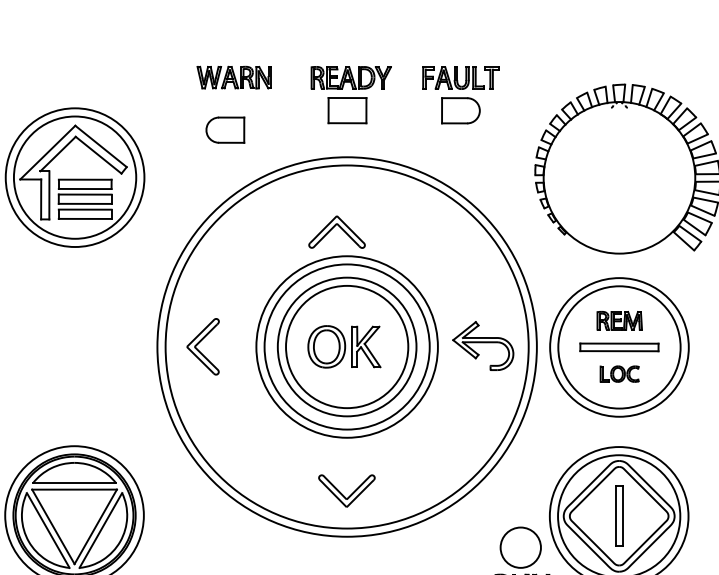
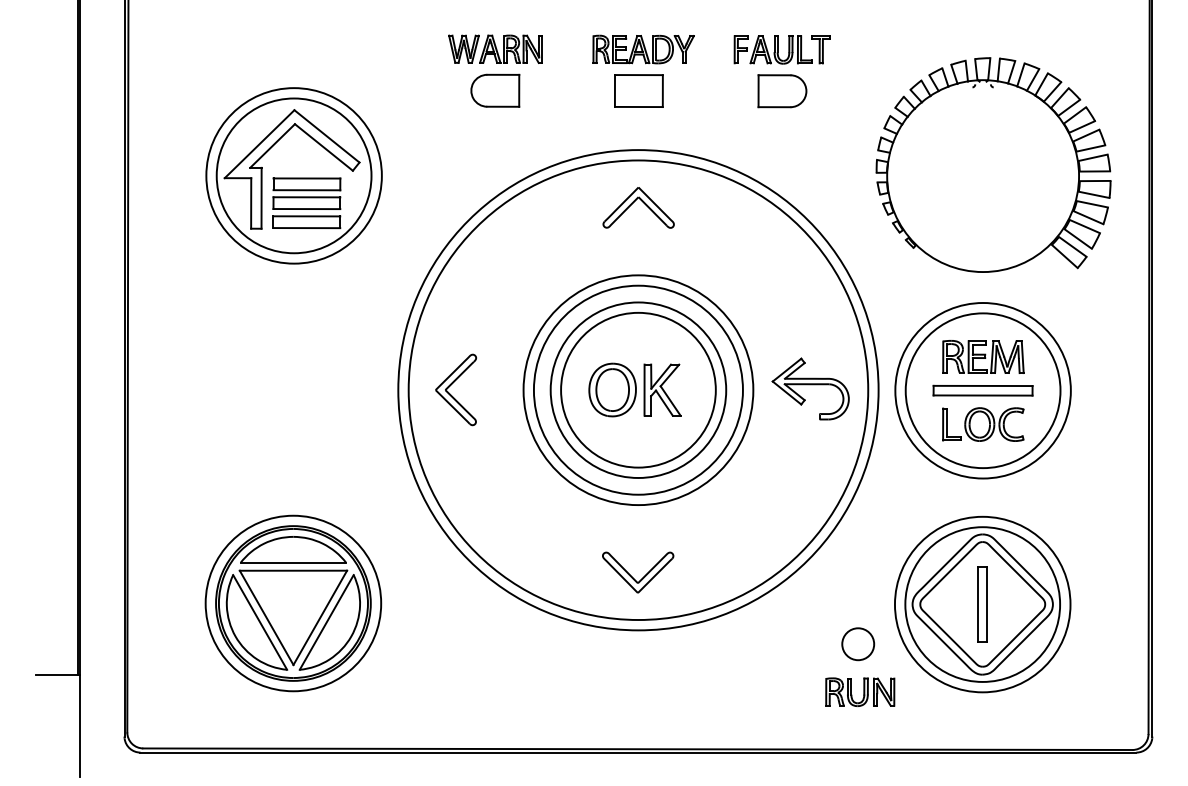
part: (225, 129) -> (495, 90), moved
part: (333, 227) -> (634, 202), moved
part: (619, 320) -> (983, 356), size x1.43
part: (619, 374) -> (983, 424), size x1.67
circle: (521, 547) -> (858, 644), size x0.62

